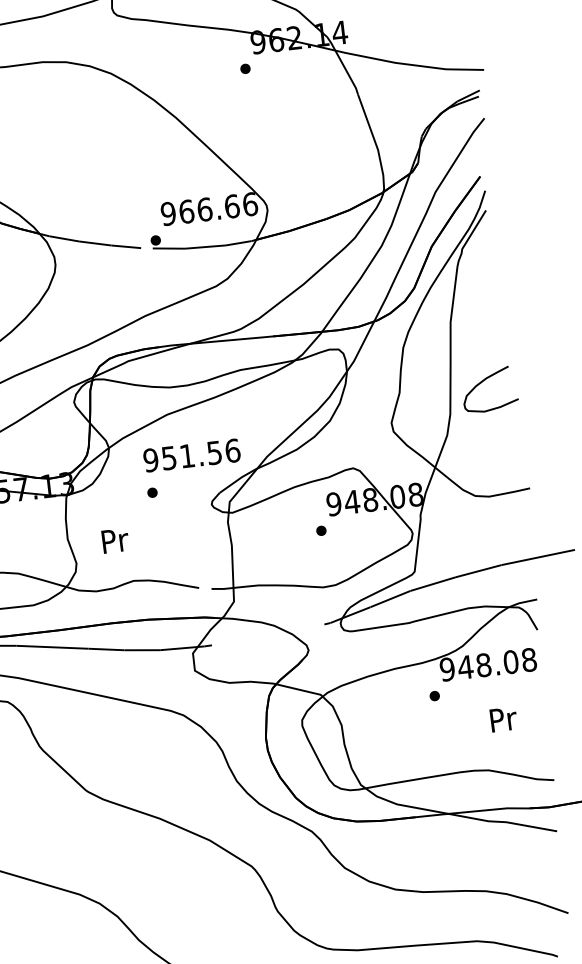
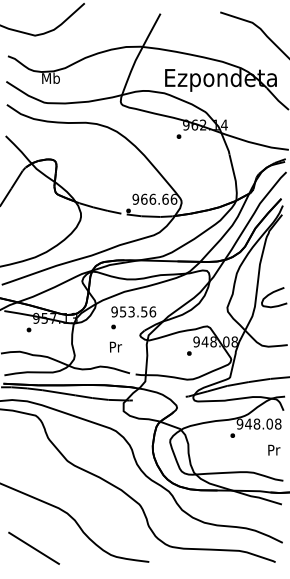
text: (187, 455) -> (131, 311), 951.56 -> 953.56
text: (114, 539) -> (115, 346), moved
text: (504, 718) -> (274, 449), moved

